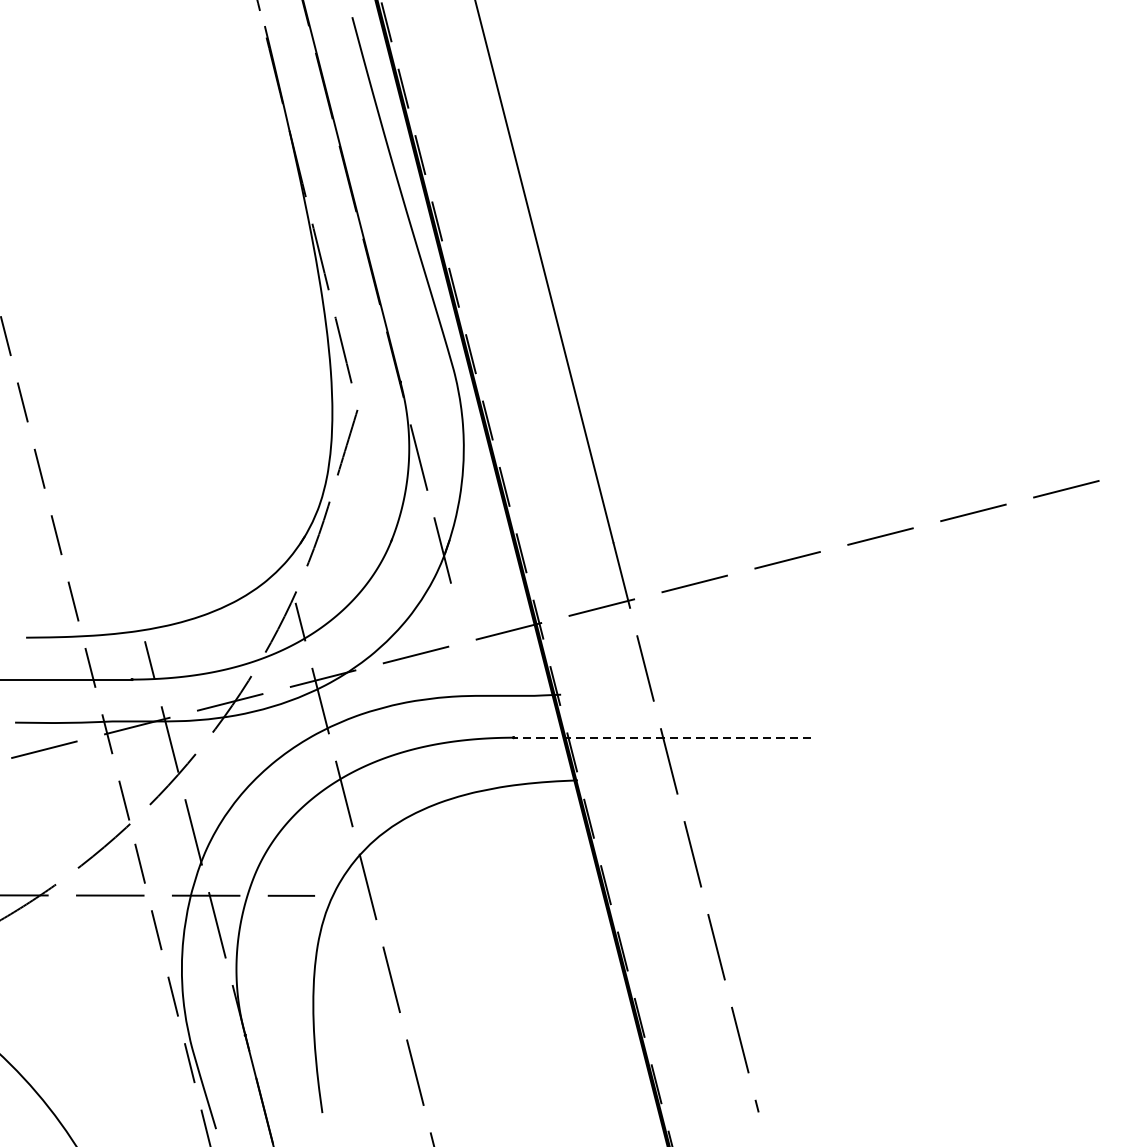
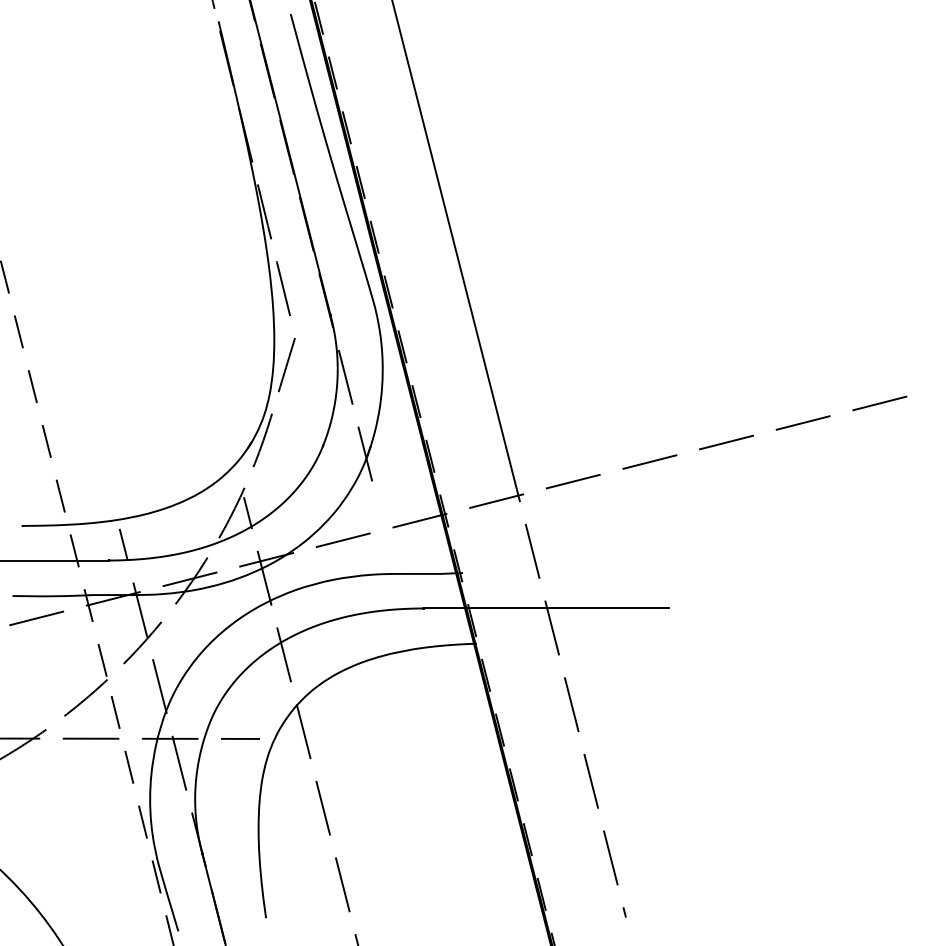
line: (662, 737) -> (546, 608), dashed -> solid

